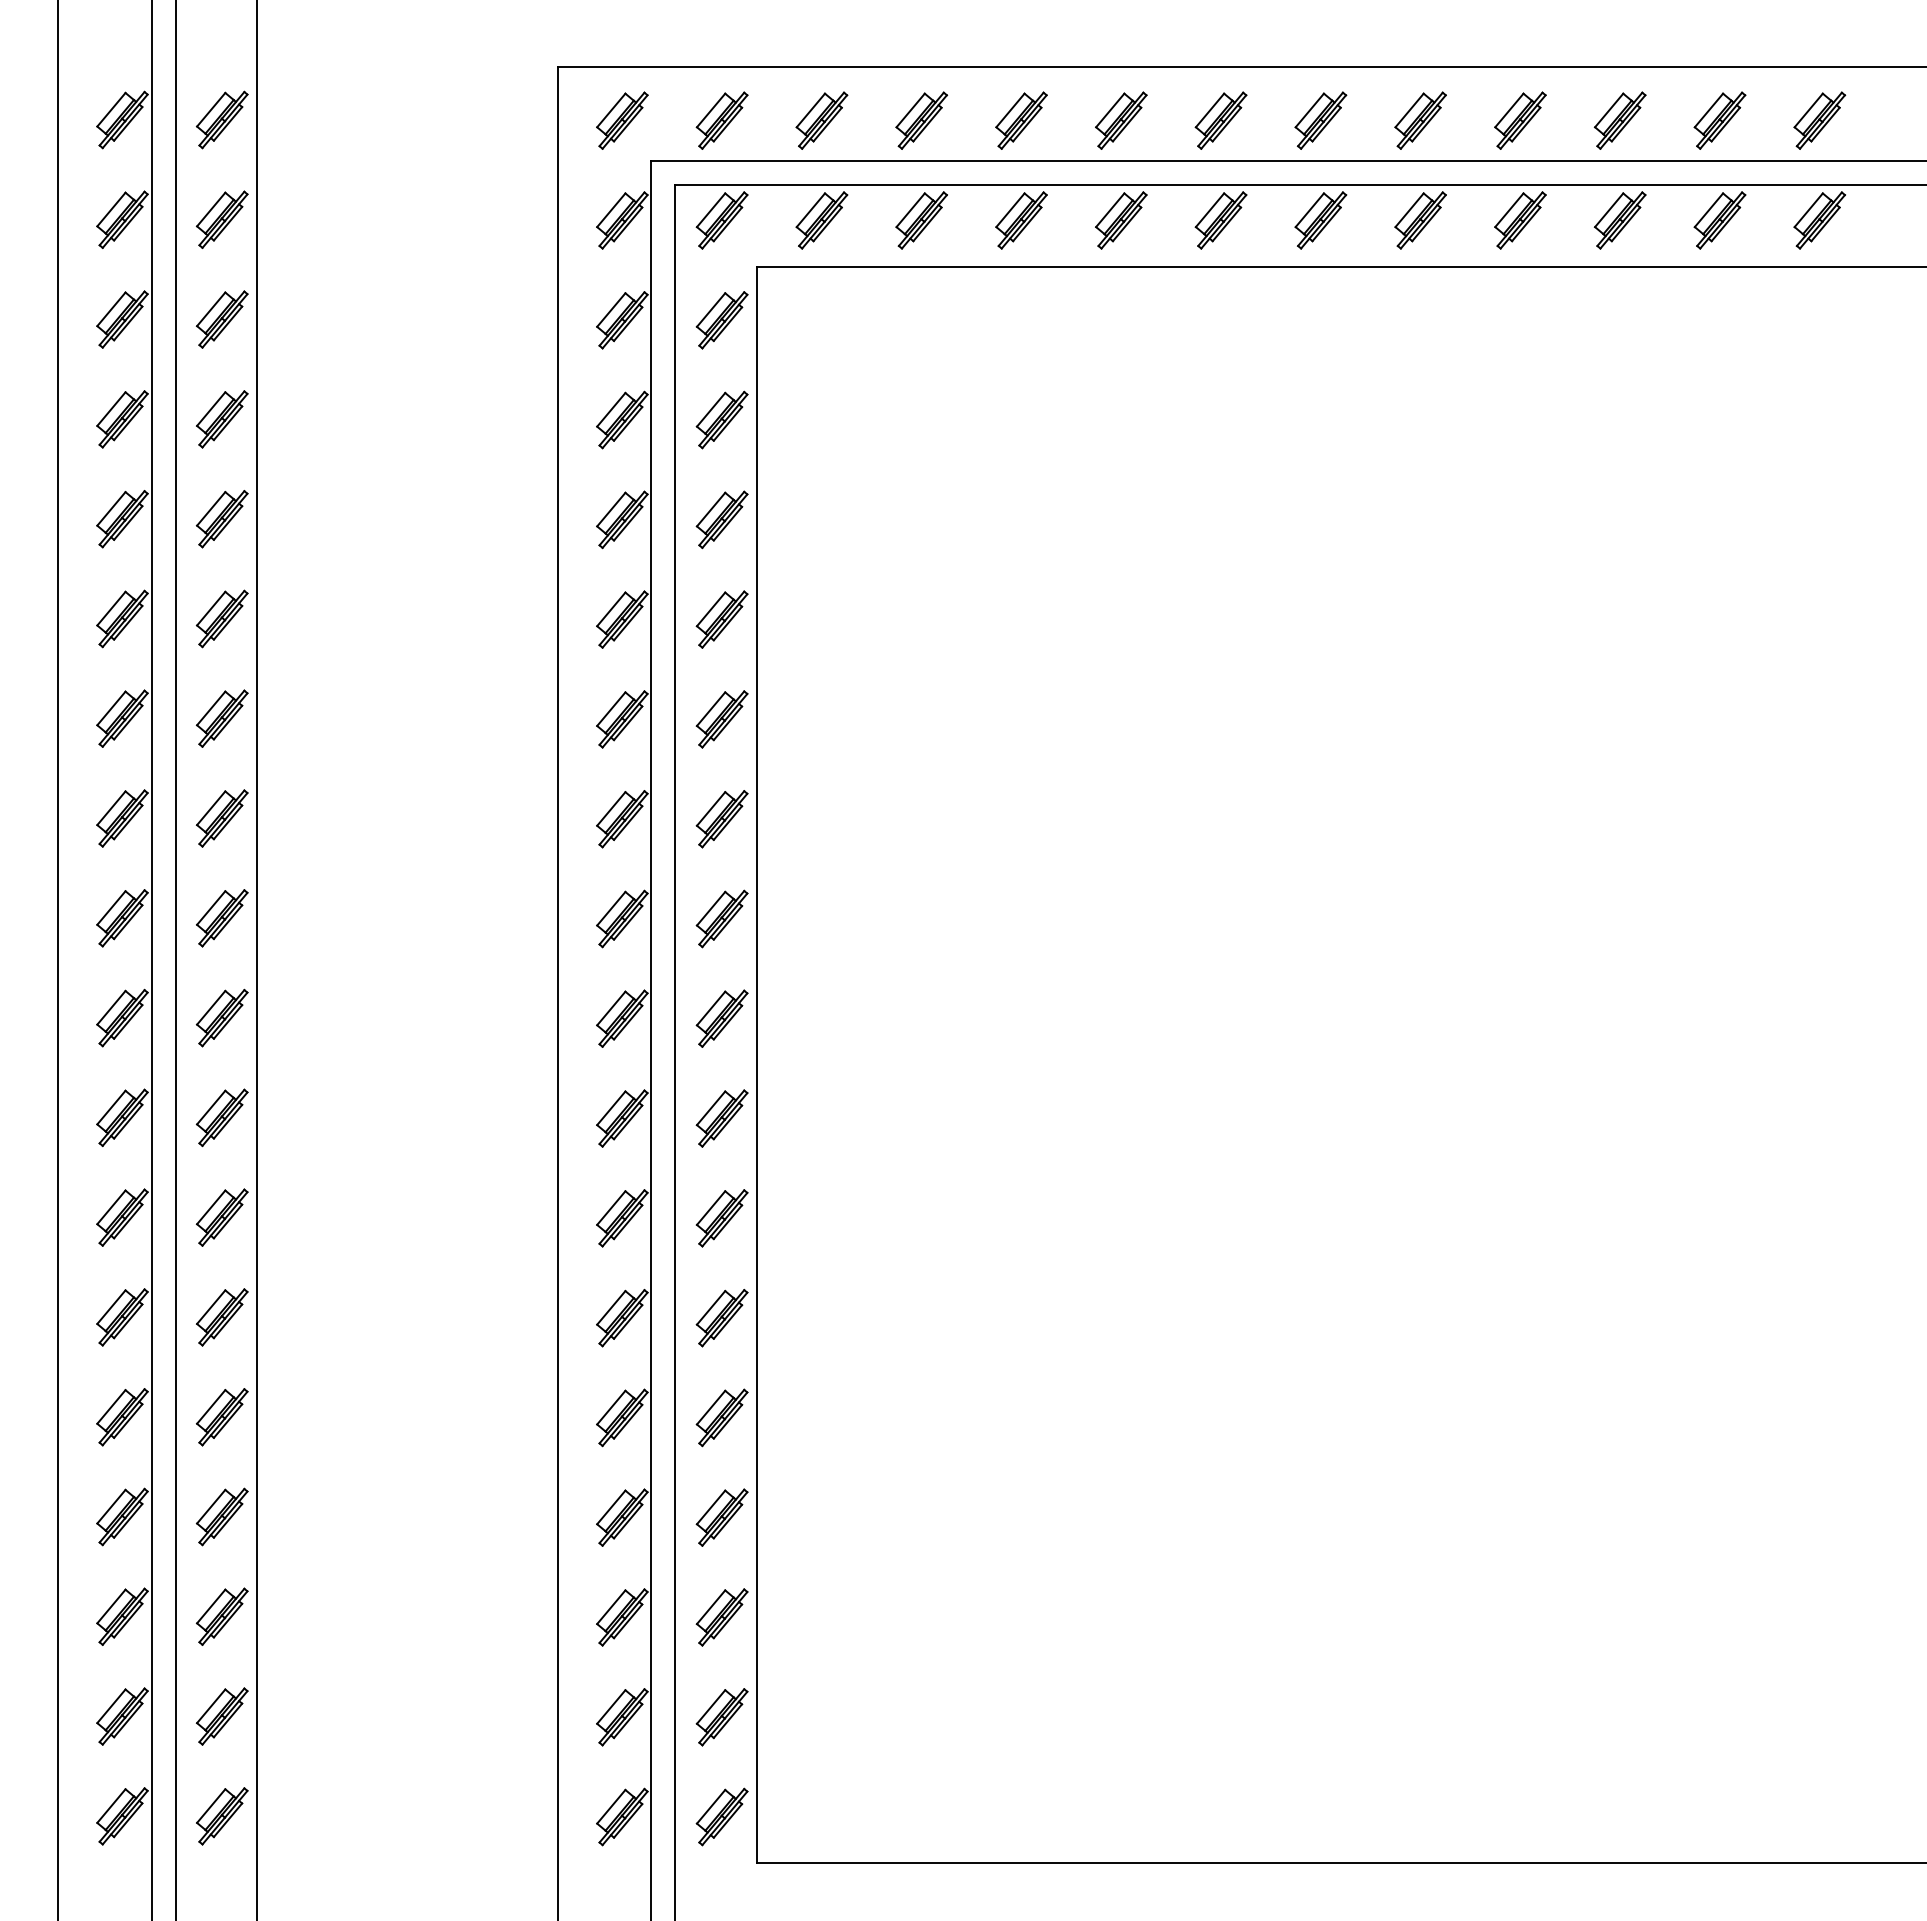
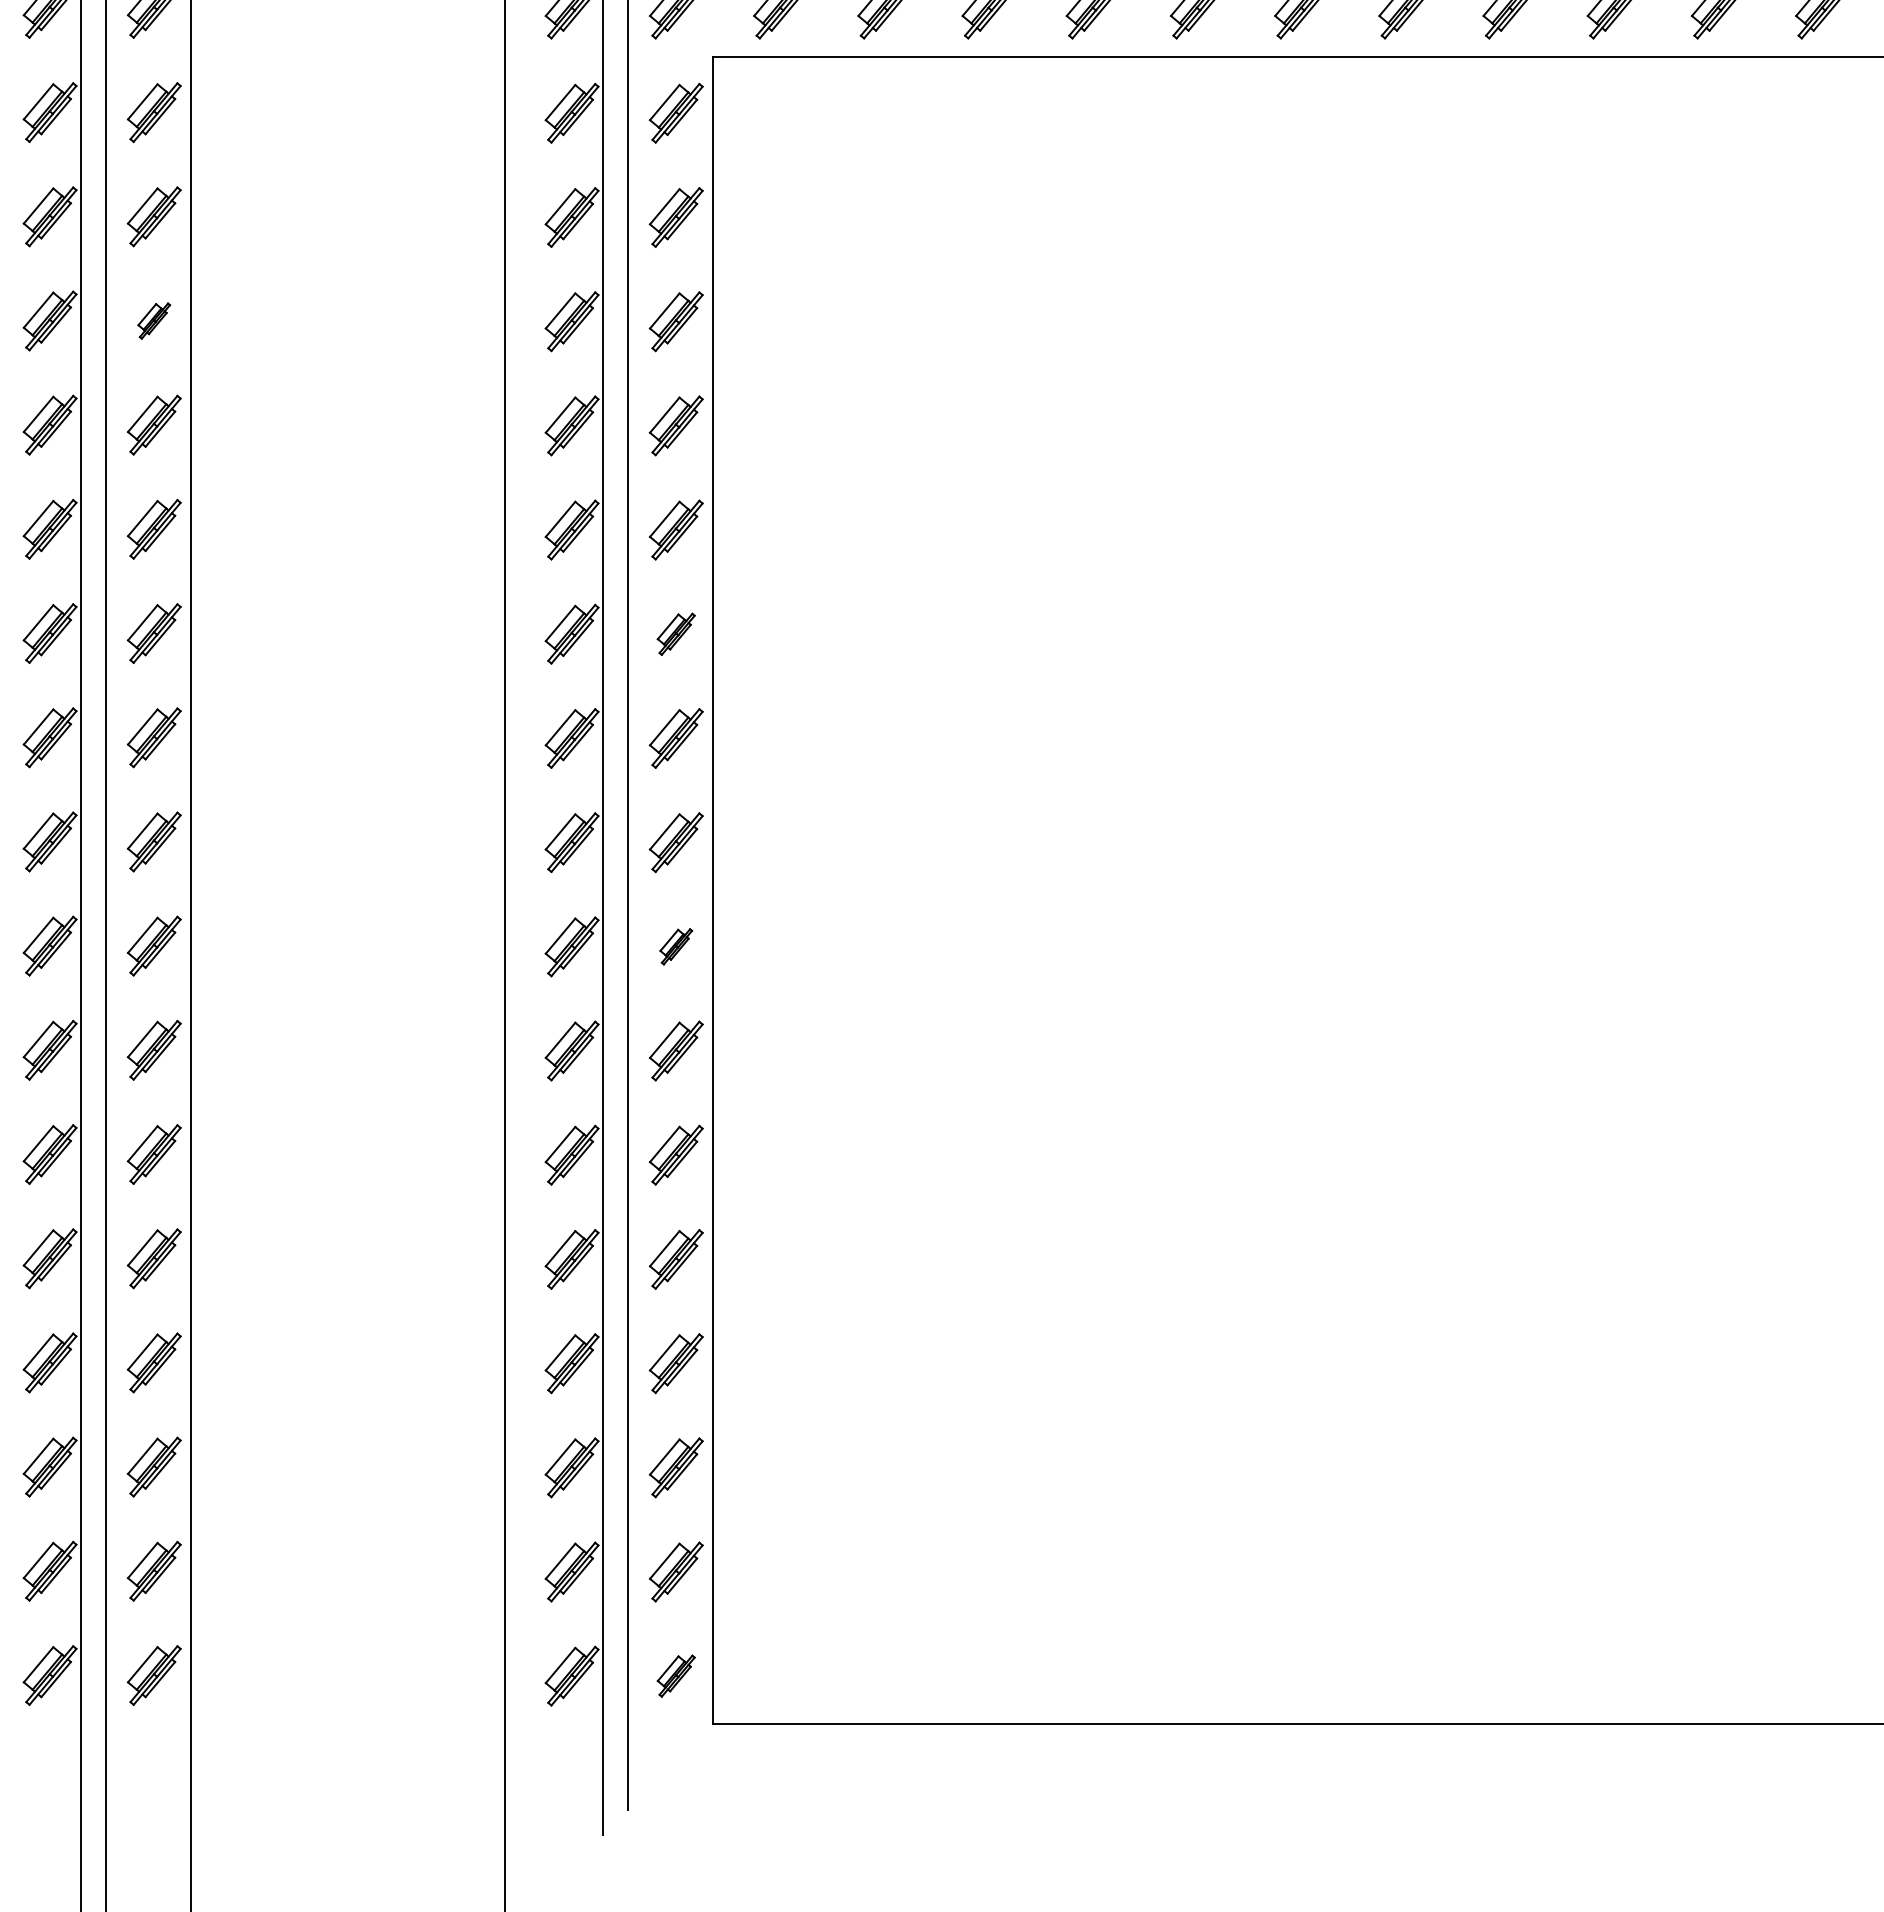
part: (221, 519) -> (153, 321), size x0.6
part: (721, 819) -> (675, 634), size x0.7
part: (721, 1118) -> (675, 946), size x0.6
part: (721, 1816) -> (675, 1675), size x0.7

